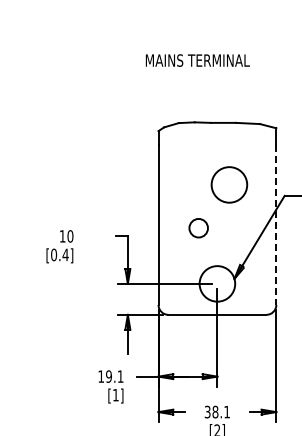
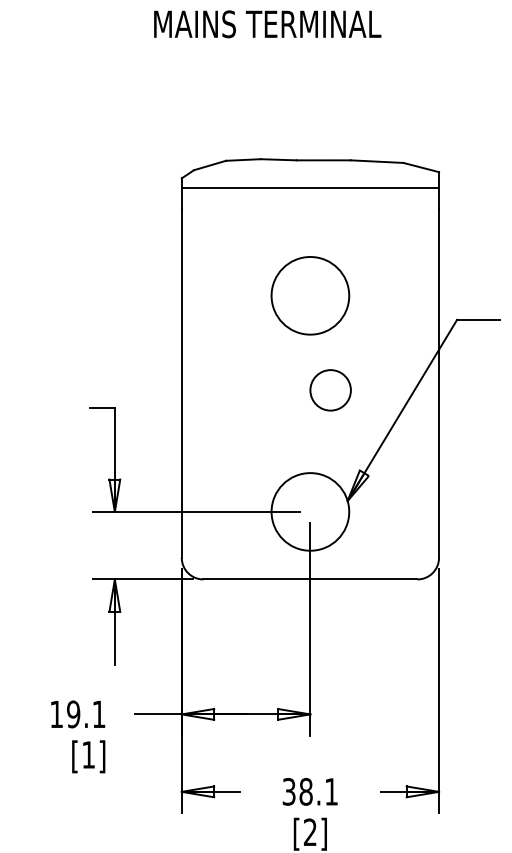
line: (217, 135) -> (310, 187), added
circle: (229, 184) -> (310, 294), moved
line: (276, 225) -> (439, 384), dashed -> solid
circle: (198, 228) -> (330, 390), moved

